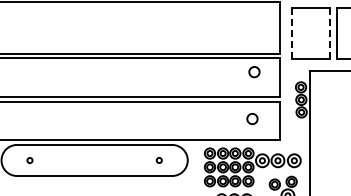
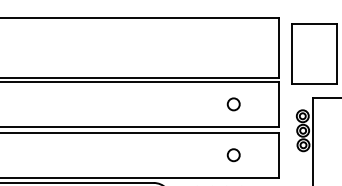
line: (291, 33) -> (291, 53), dashed -> solid
line: (330, 33) -> (336, 53), dashed -> solid
circle: (254, 72) -> (233, 104), moved
circle: (252, 119) -> (233, 155), moved

